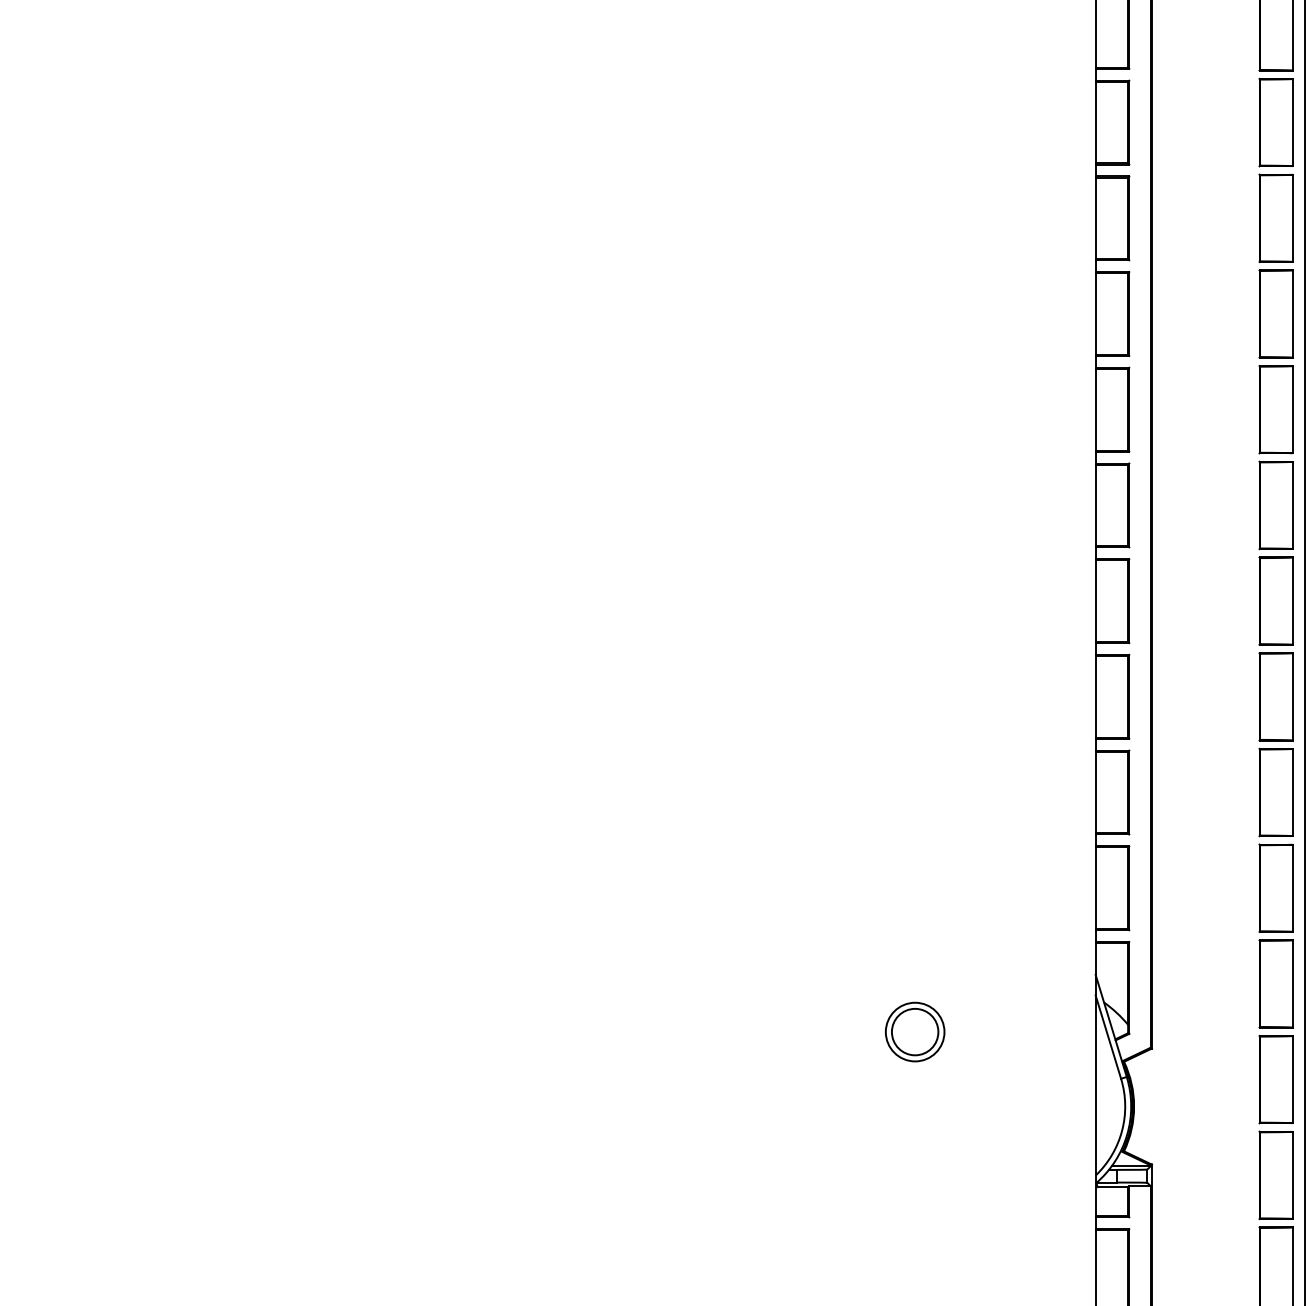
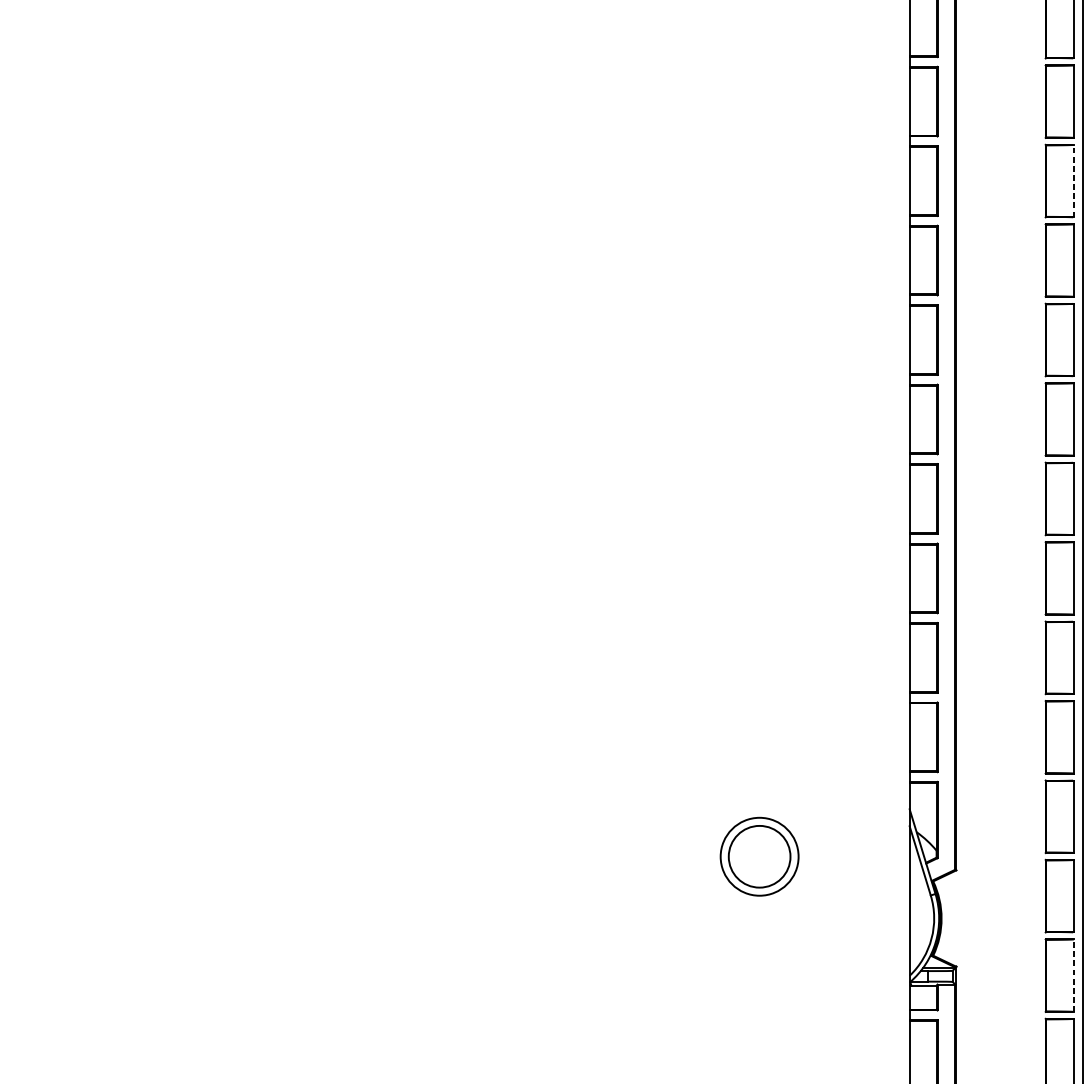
line: (1293, 218) -> (1073, 181), solid -> dashed
part: (915, 1031) -> (760, 856), size x1.6
line: (1293, 1175) -> (1073, 975), solid -> dashed

